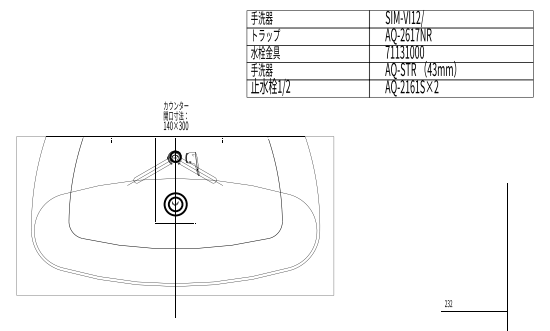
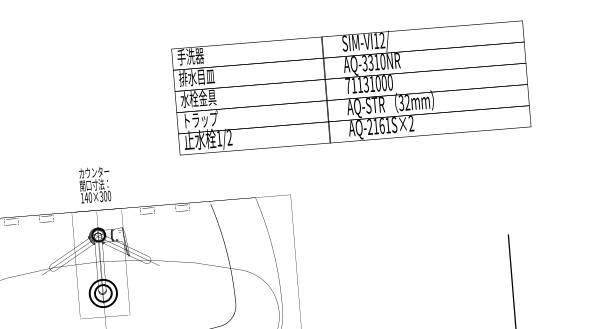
text: (265, 34) -> (196, 76), トラップ -> 排水目皿
text: (409, 34) -> (373, 62), AQ-2617NR -> AQ-3310NR
text: (265, 69) -> (200, 119), 手洗器 -> トラップ
text: (431, 69) -> (403, 102), 43mm -> 32mm

